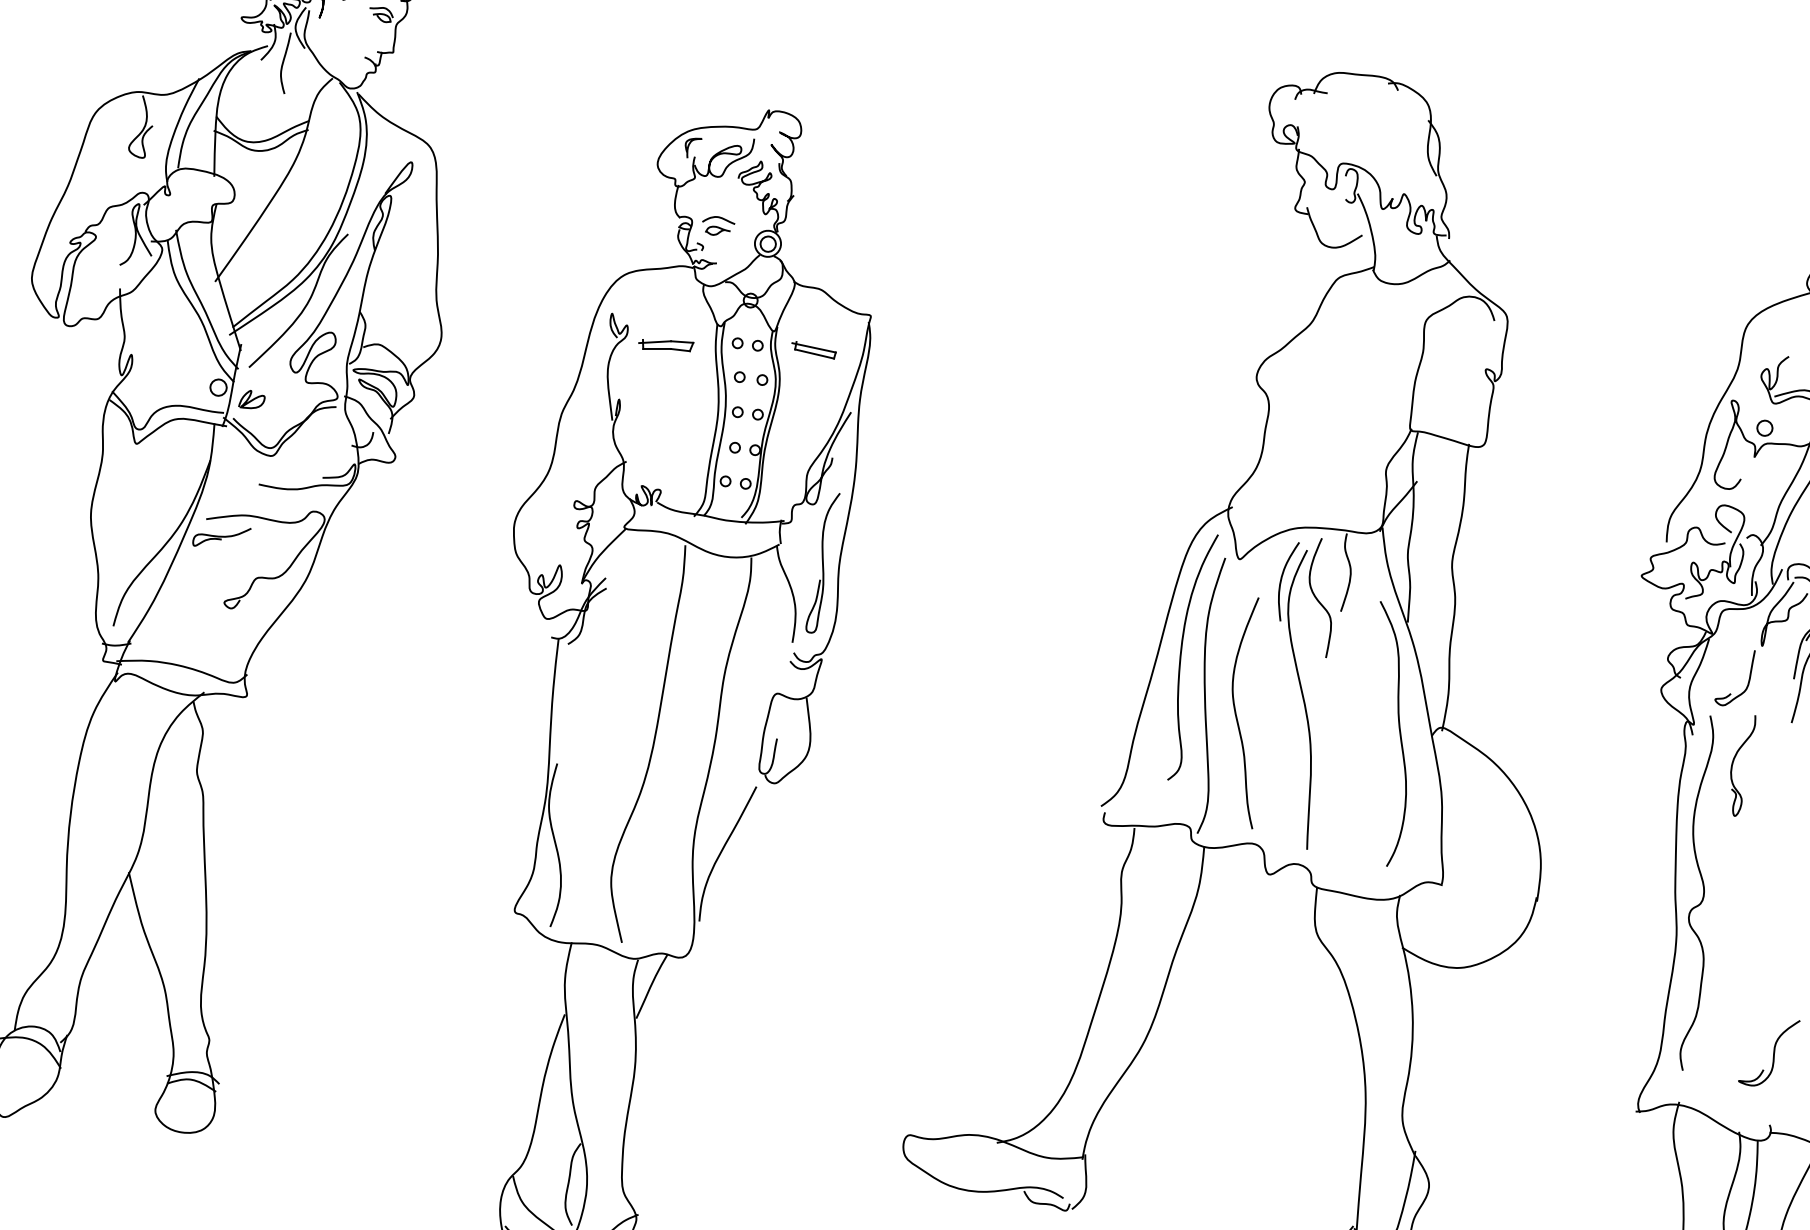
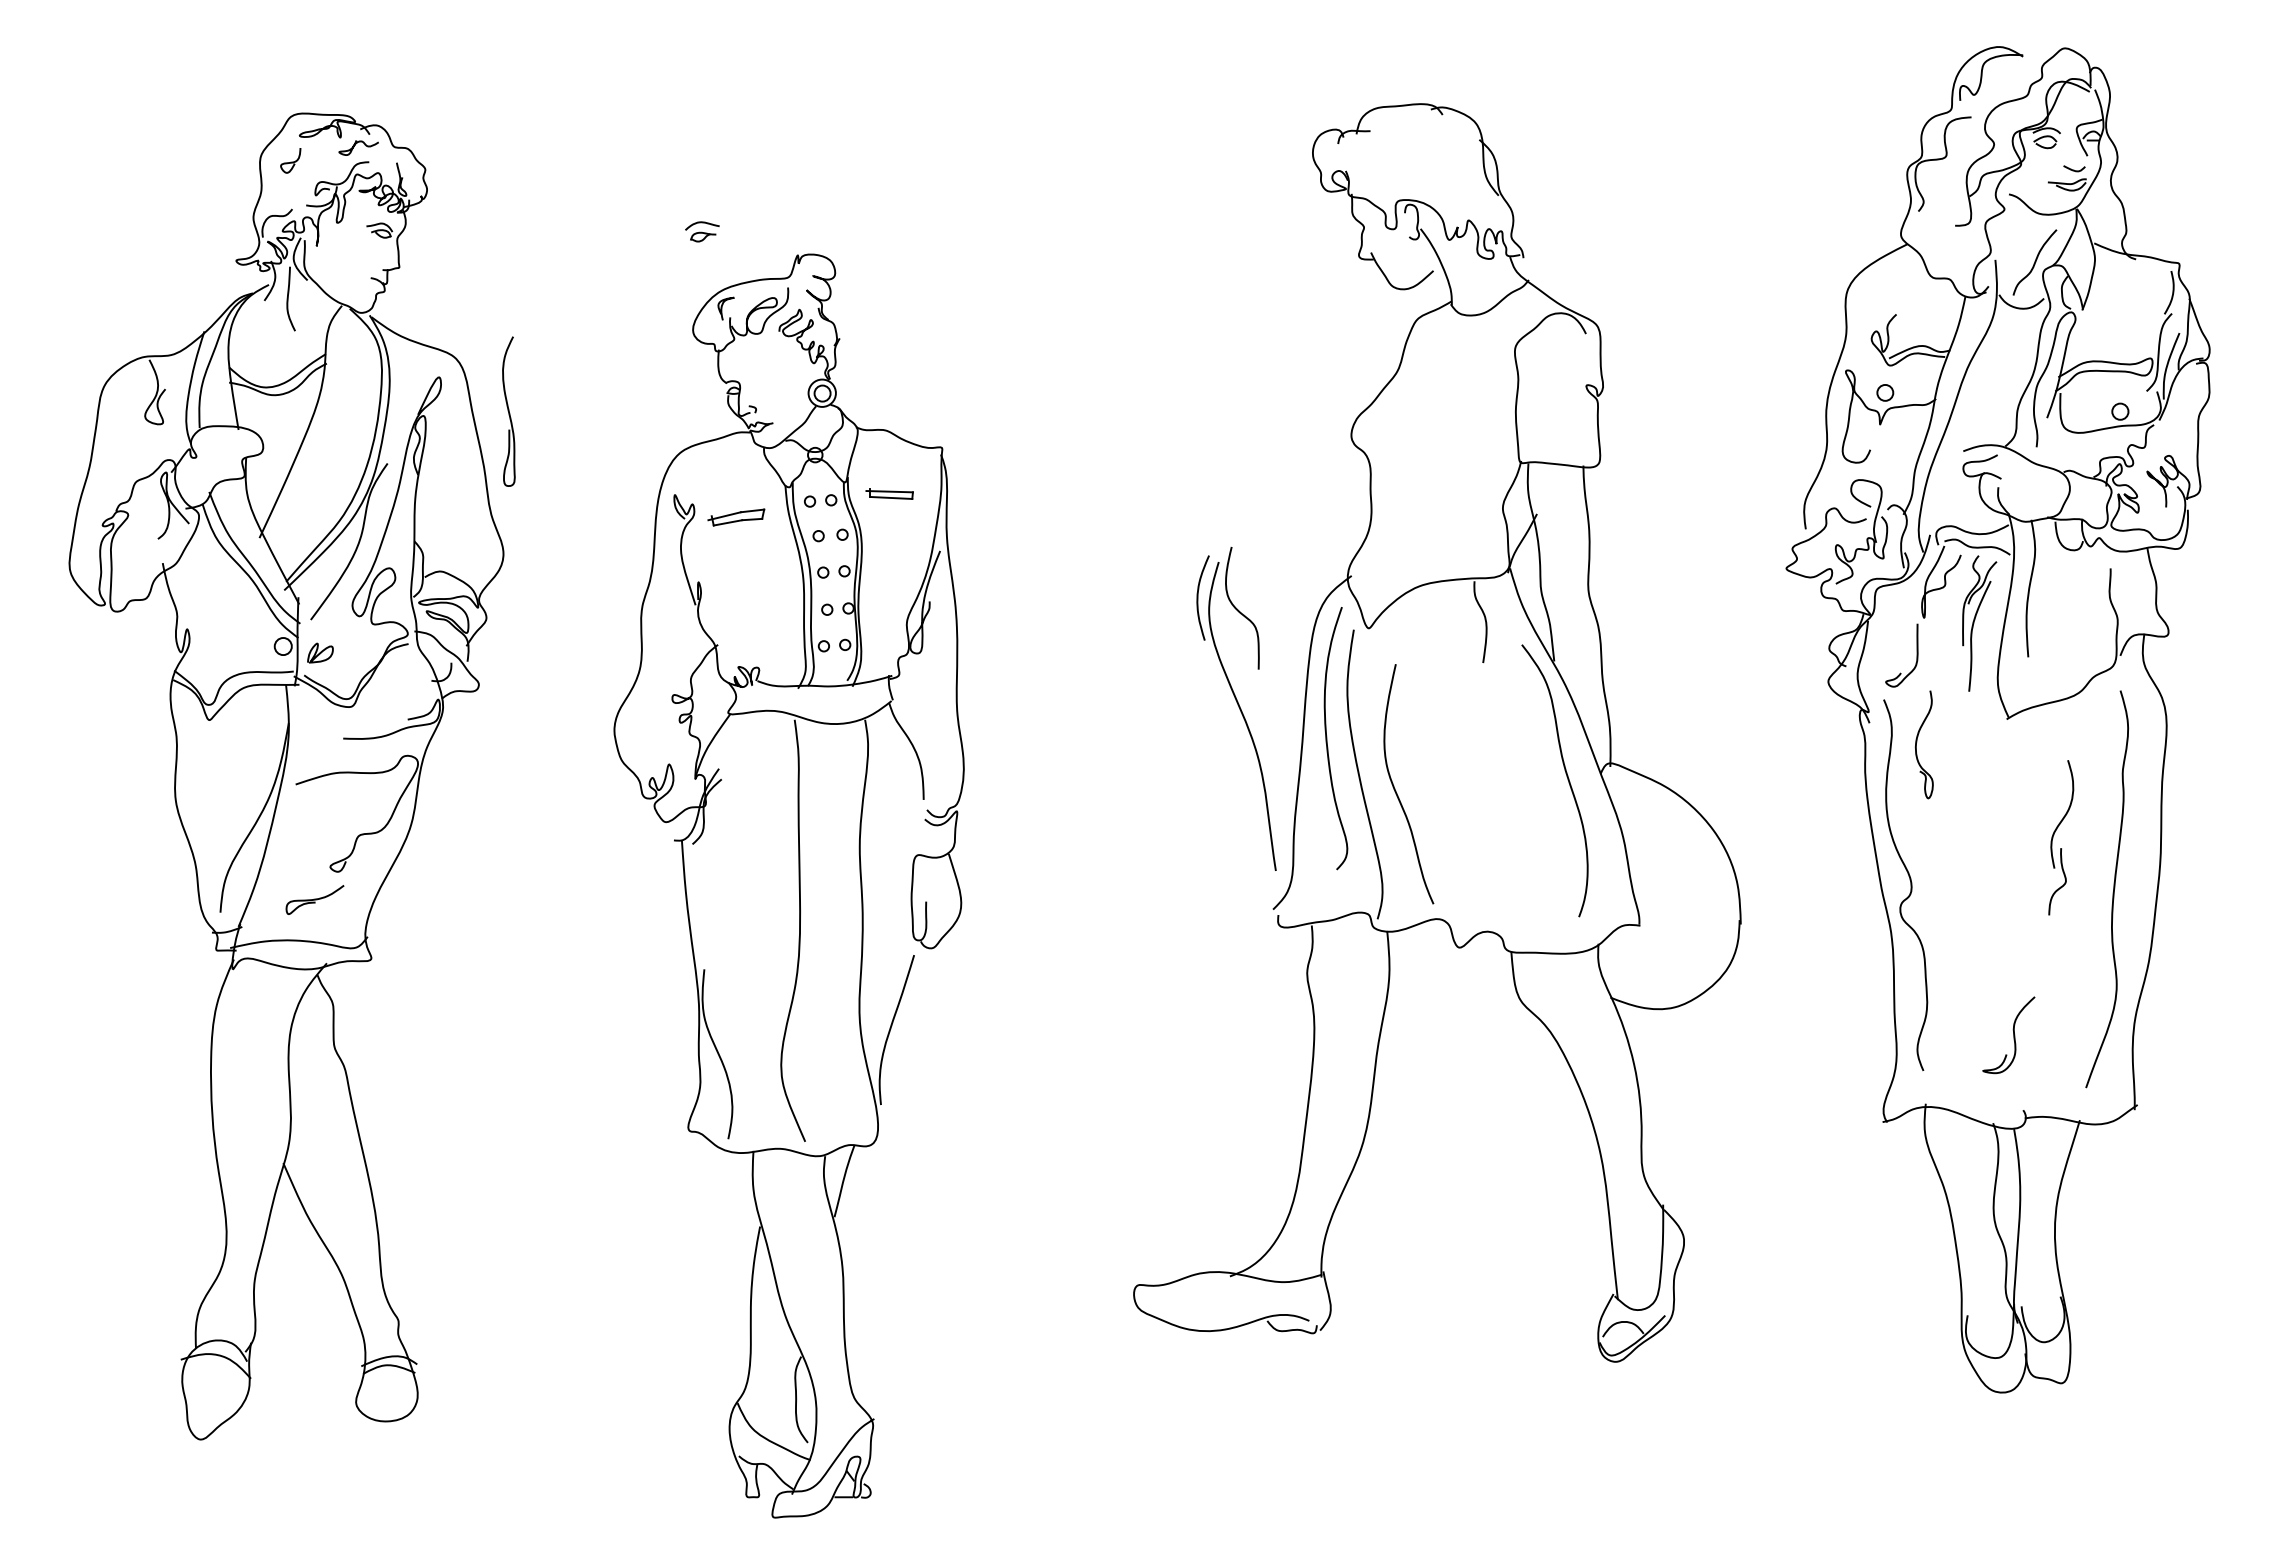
part: (718, 226) -> (702, 231), moved
curve: (221, 536) -> (314, 899), moved
curve: (822, 562) -> (508, 411), moved
part: (1298, 690) -> (1236, 708), moved

